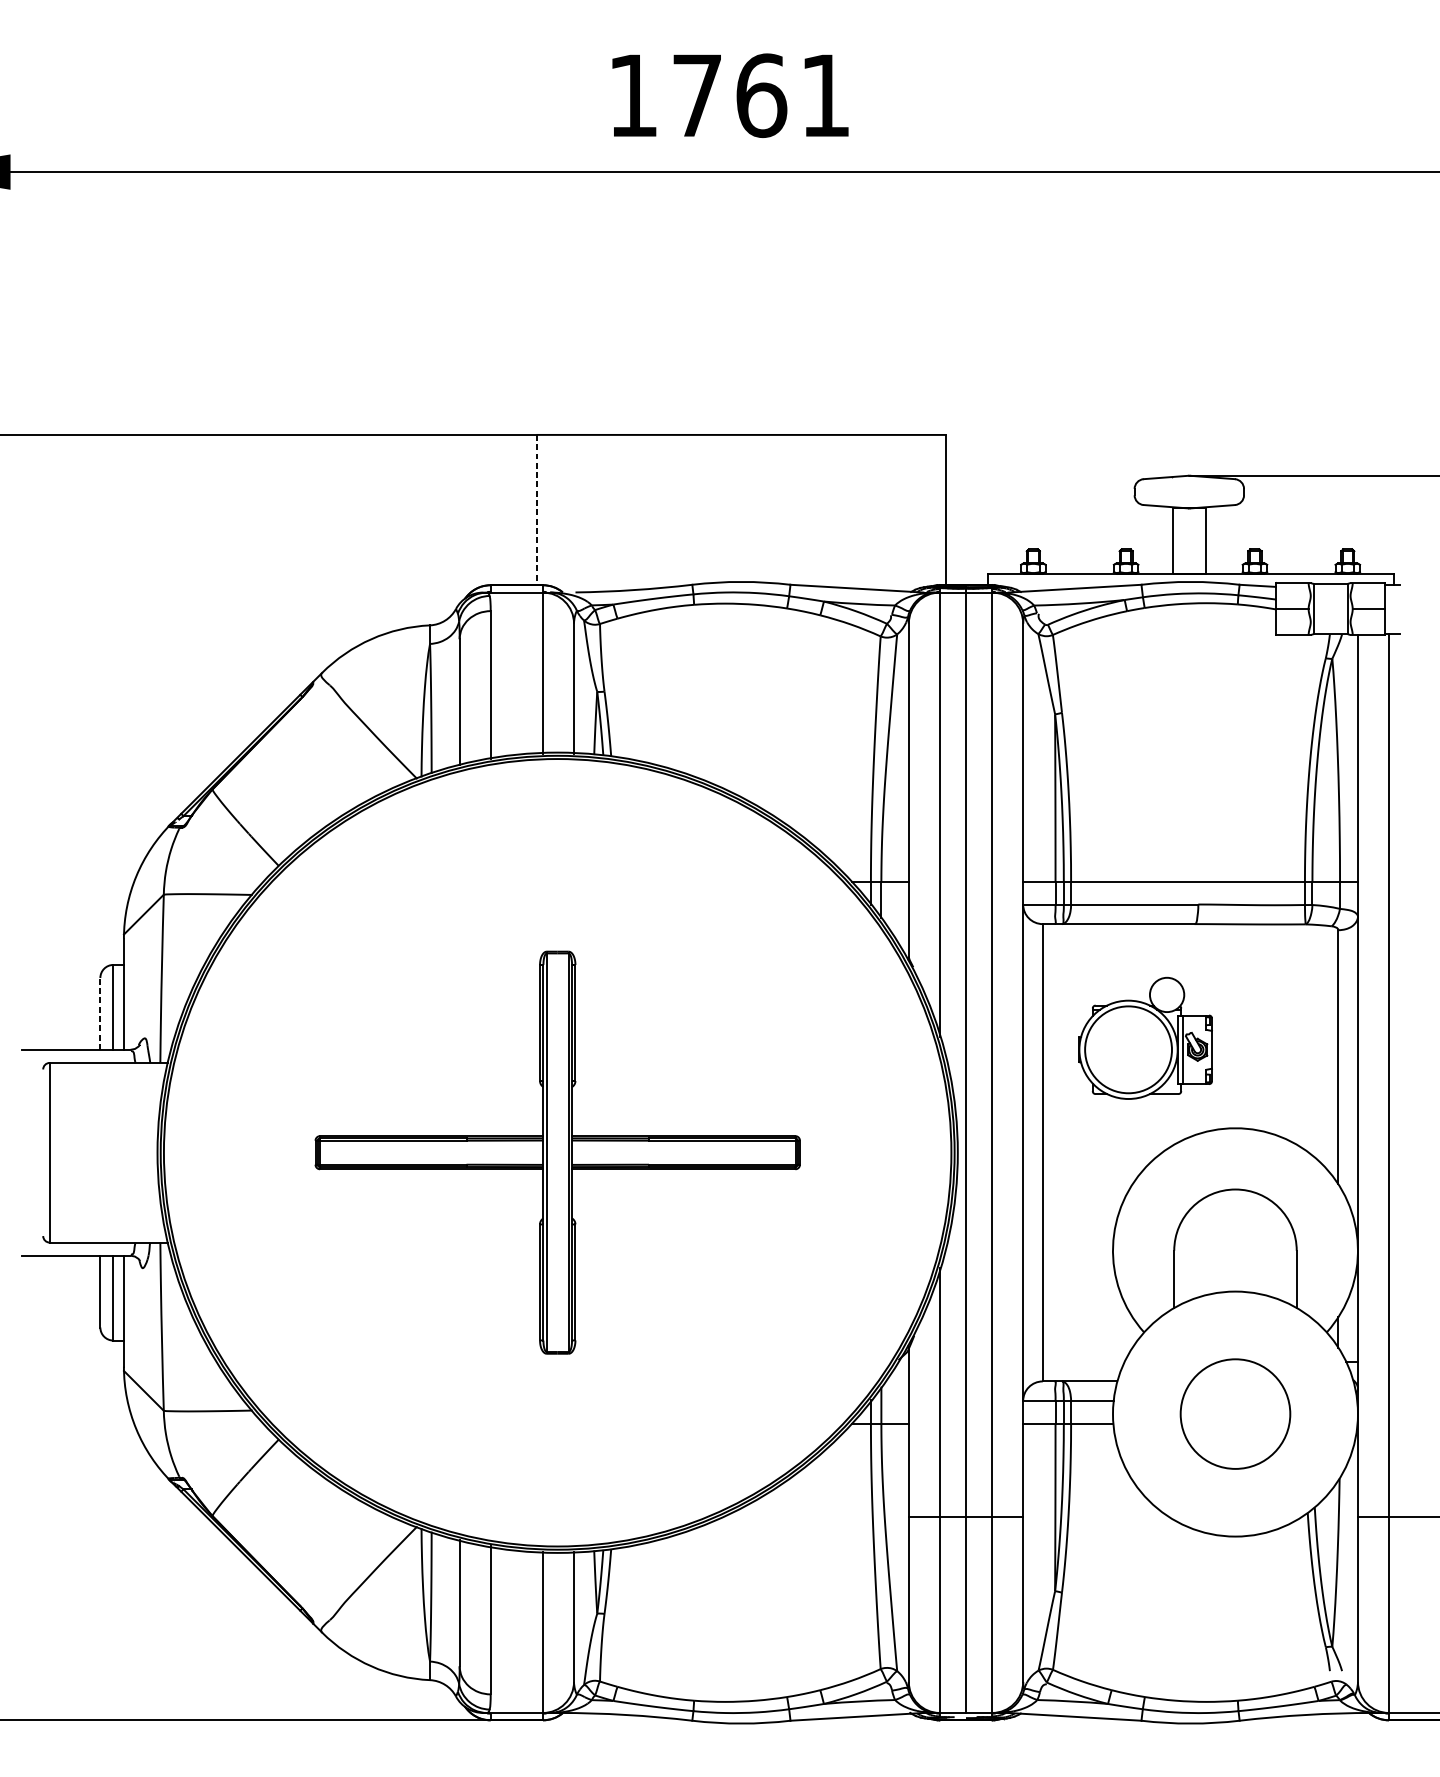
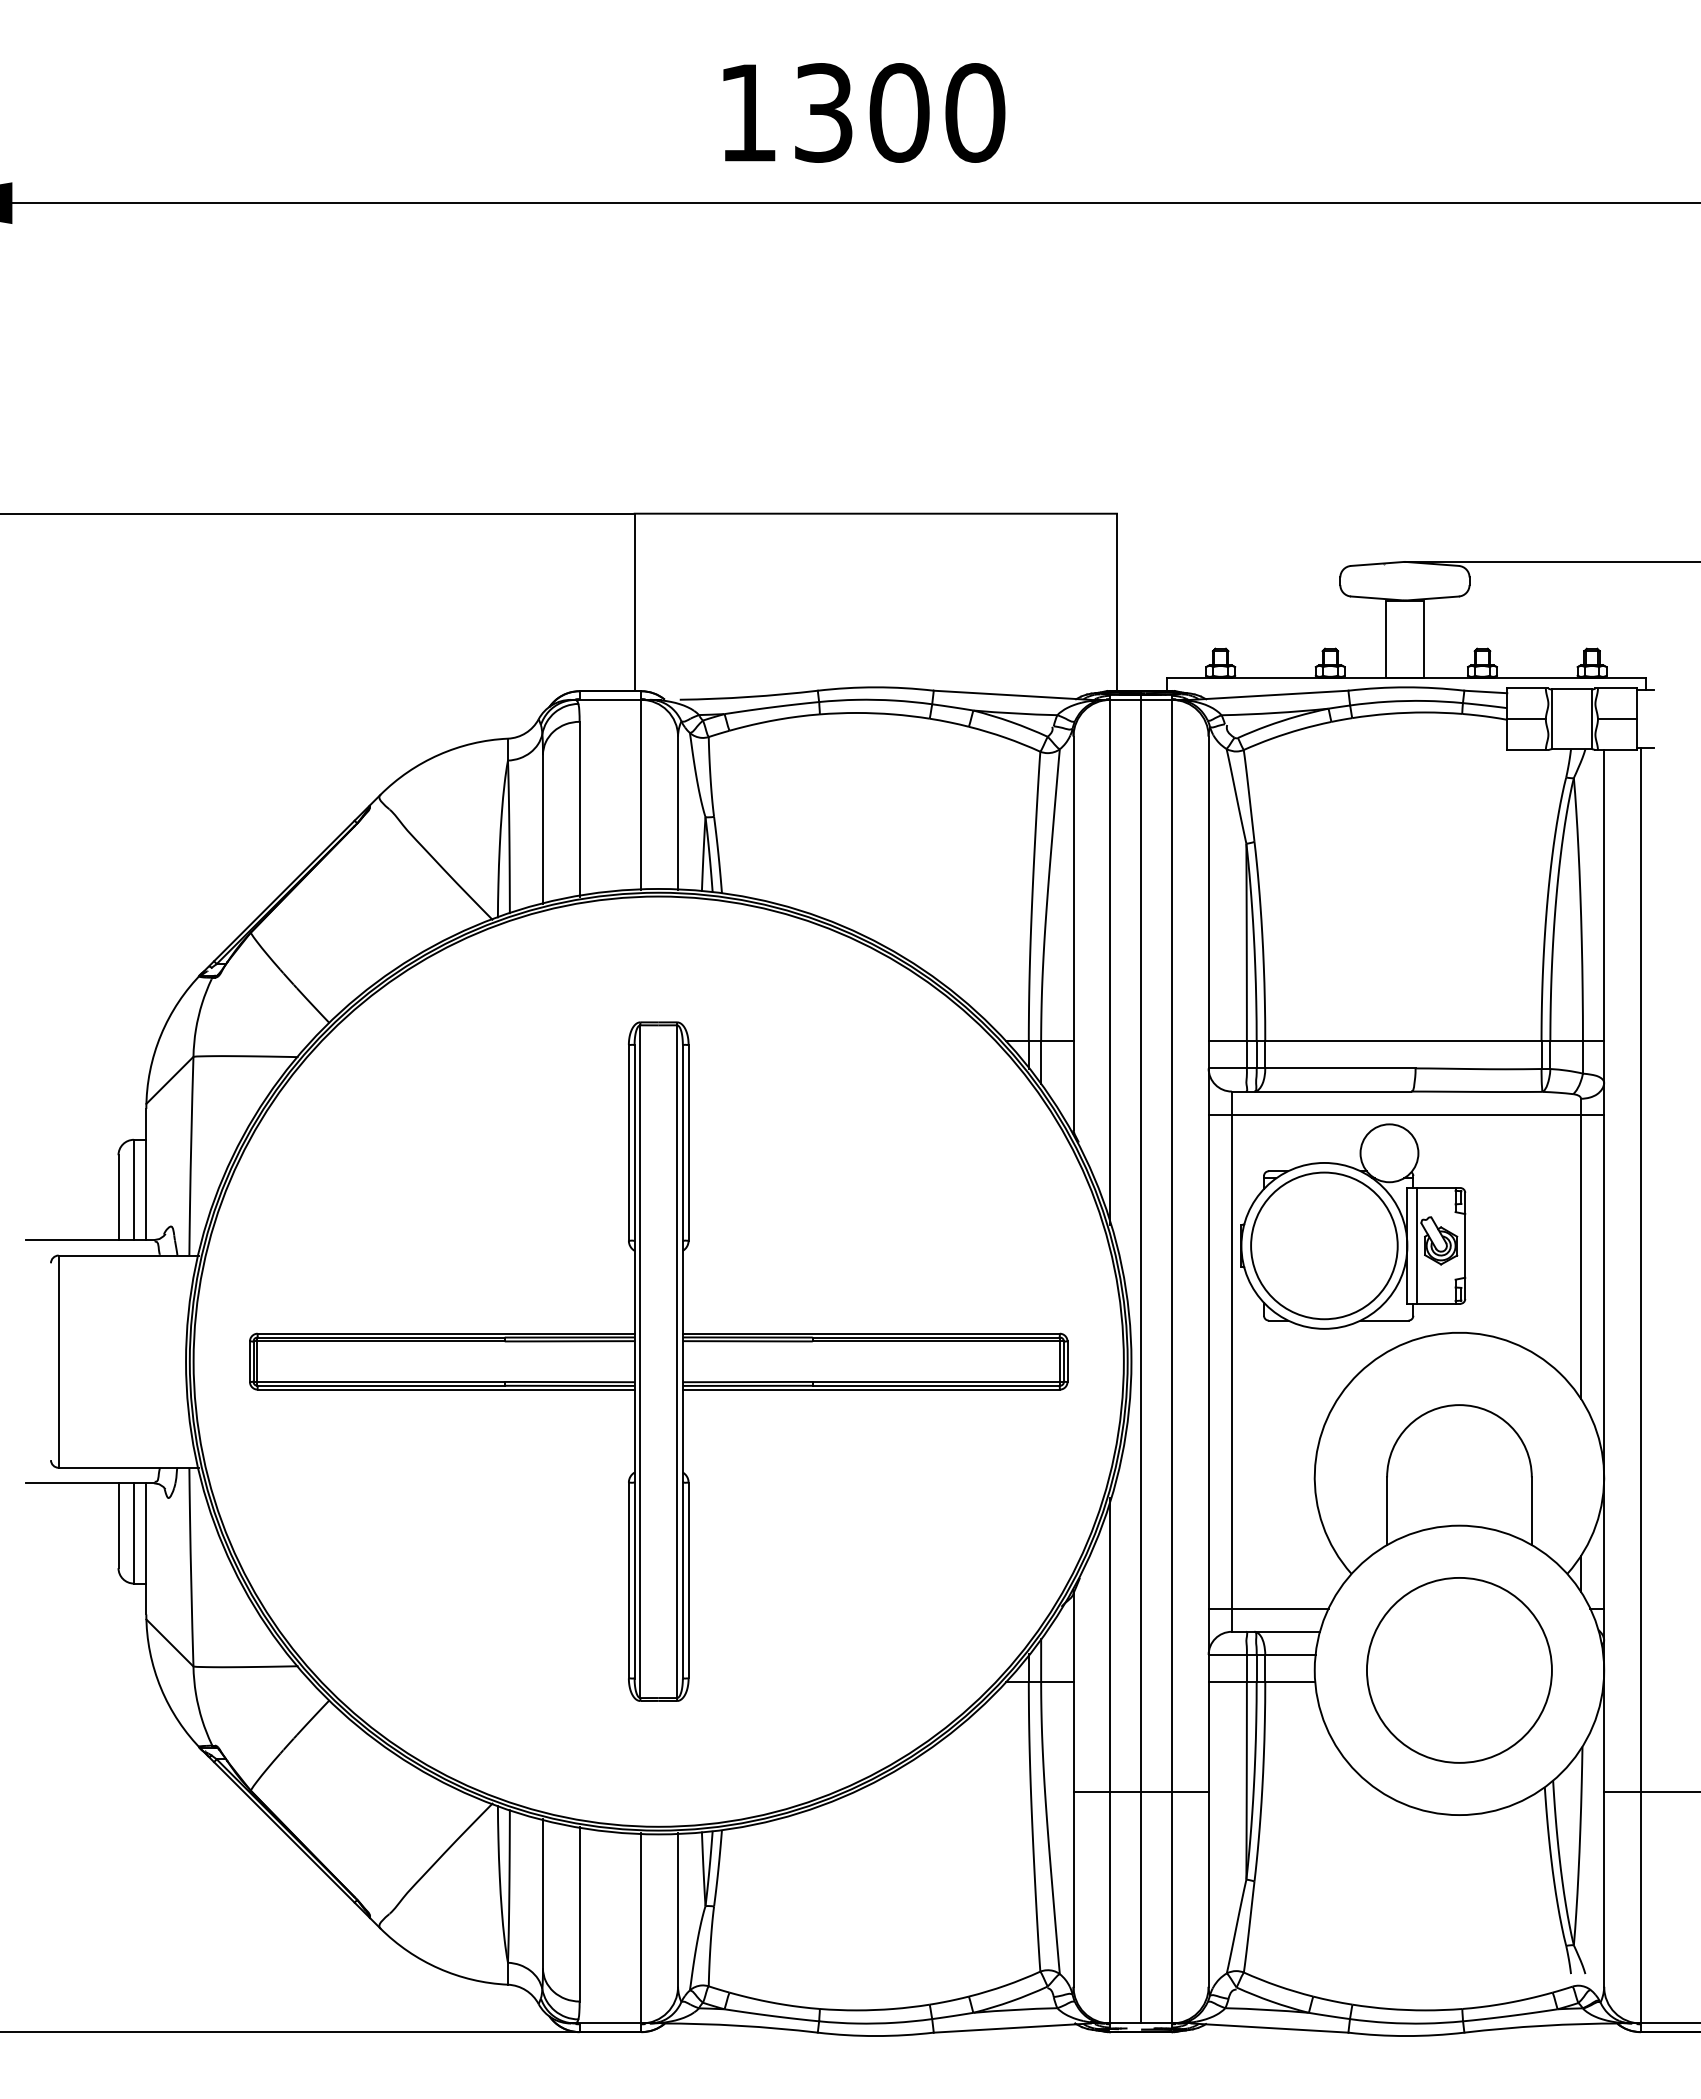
text: (762, 95) -> (900, 112), 1761 -> 1300
line: (537, 510) -> (634, 602), dashed -> solid
line: (1190, 943) -> (1406, 1114), added
line: (100, 1013) -> (118, 1197), dashed -> solid
part: (1145, 1038) -> (1353, 1226), size x1.43
part: (557, 1152) -> (658, 1361), size x1.43
line: (1073, 1361) -> (1268, 1608), added
circle: (1235, 1414) -> (1459, 1670), size x1.43

